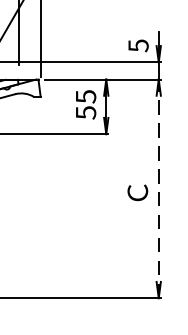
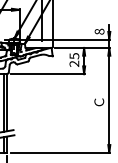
text: (138, 45) -> (99, 31), 5 -> 8
text: (86, 111) -> (74, 63), 55 -> 25
line: (159, 187) -> (109, 99), dashed -> solid

